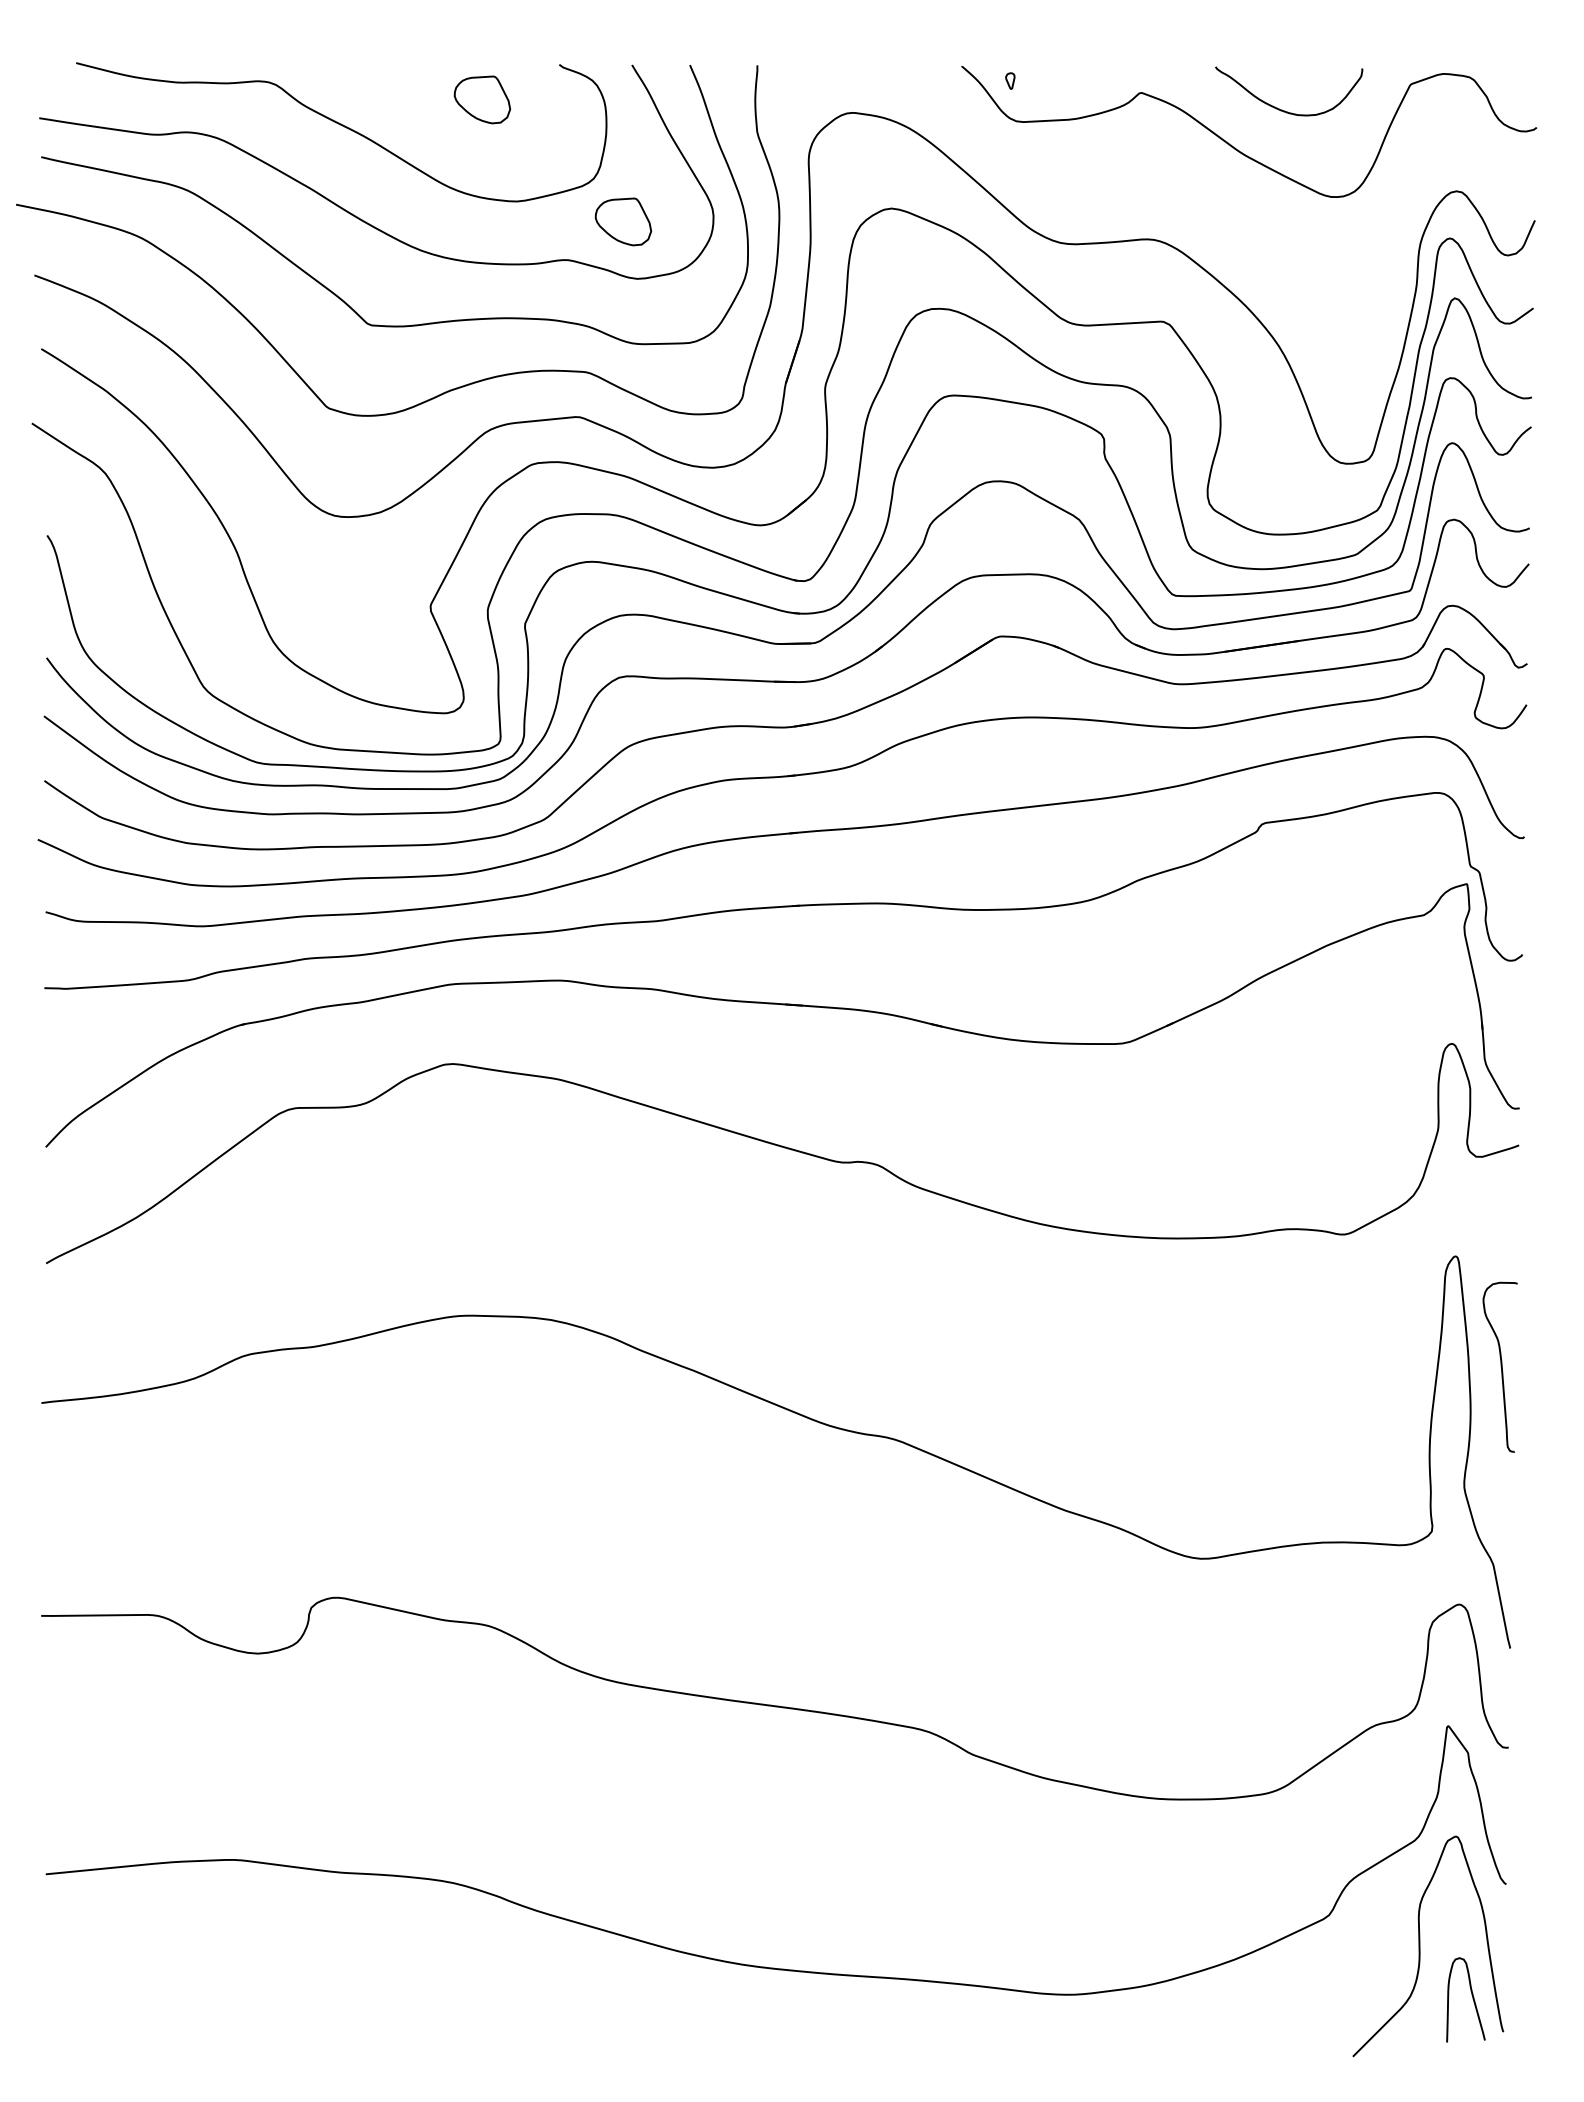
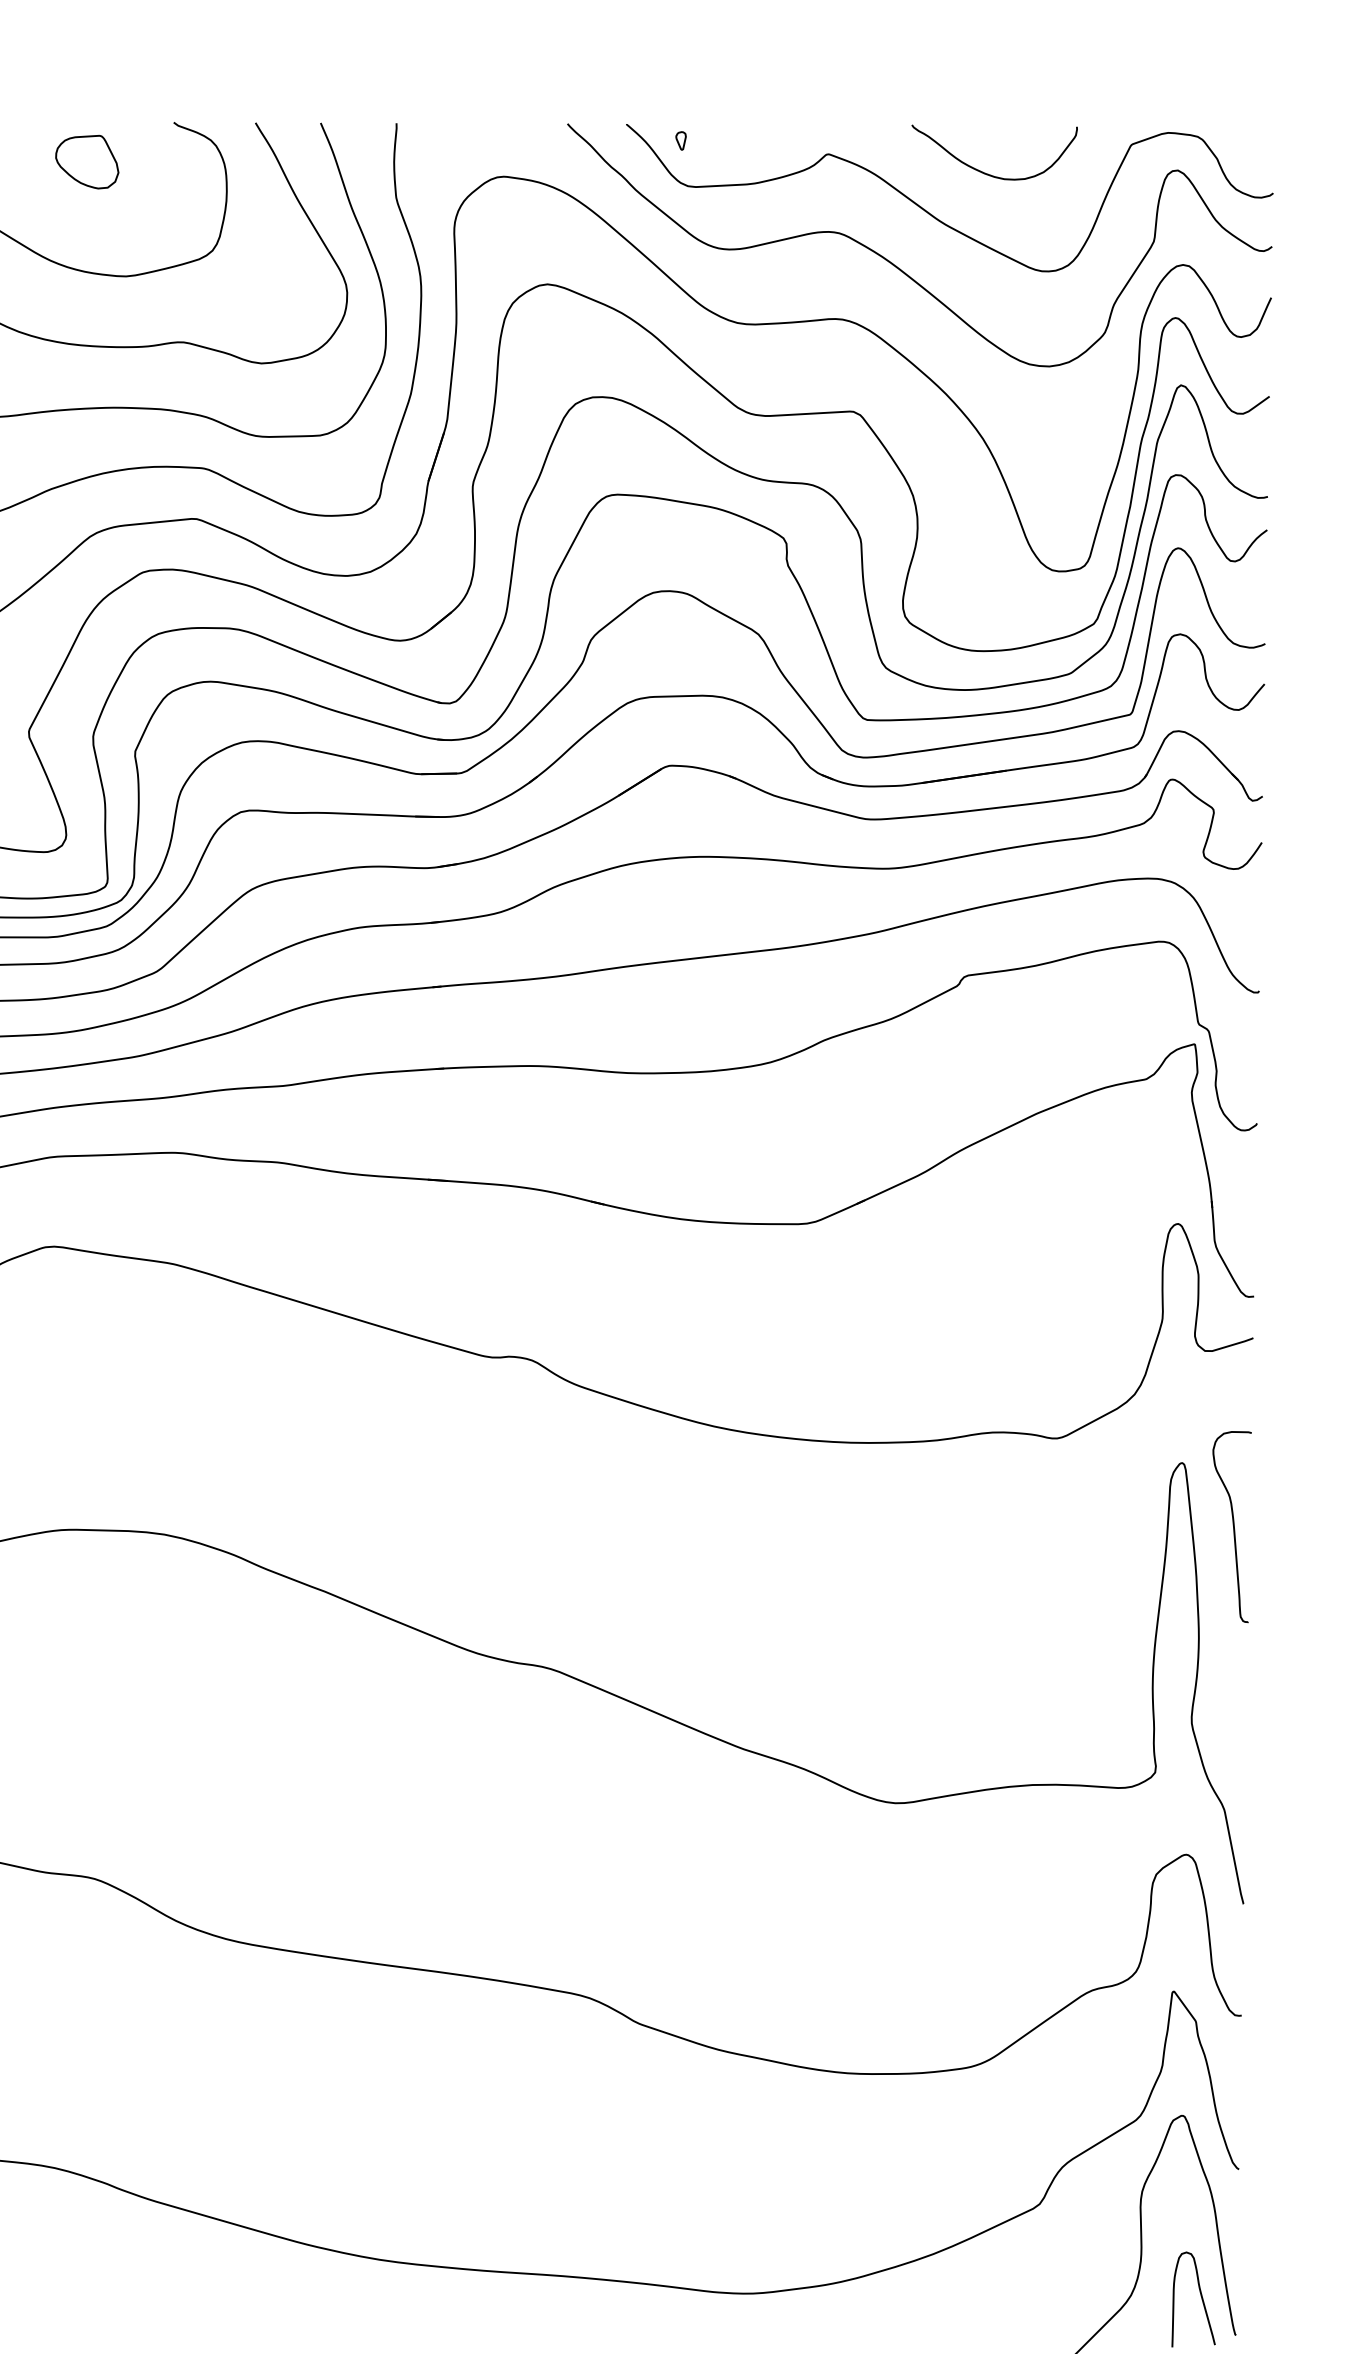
curve: (1204, 193) -> (899, 267), added
part: (623, 221) -> (245, 298), removed
curve: (1500, 1366) -> (1232, 1526), moved

